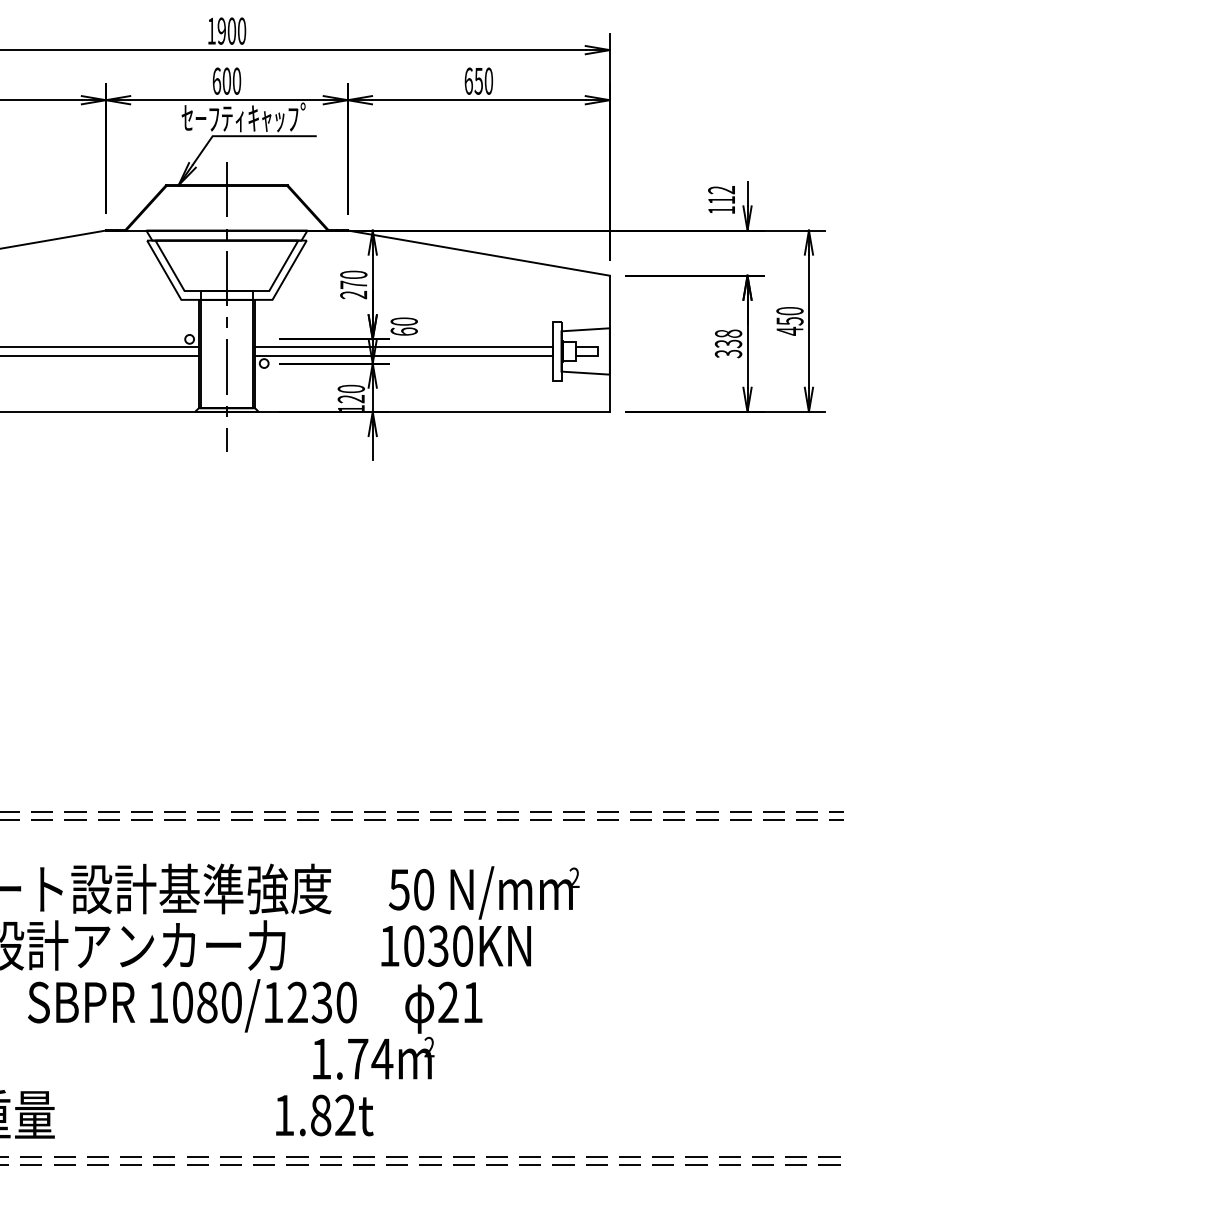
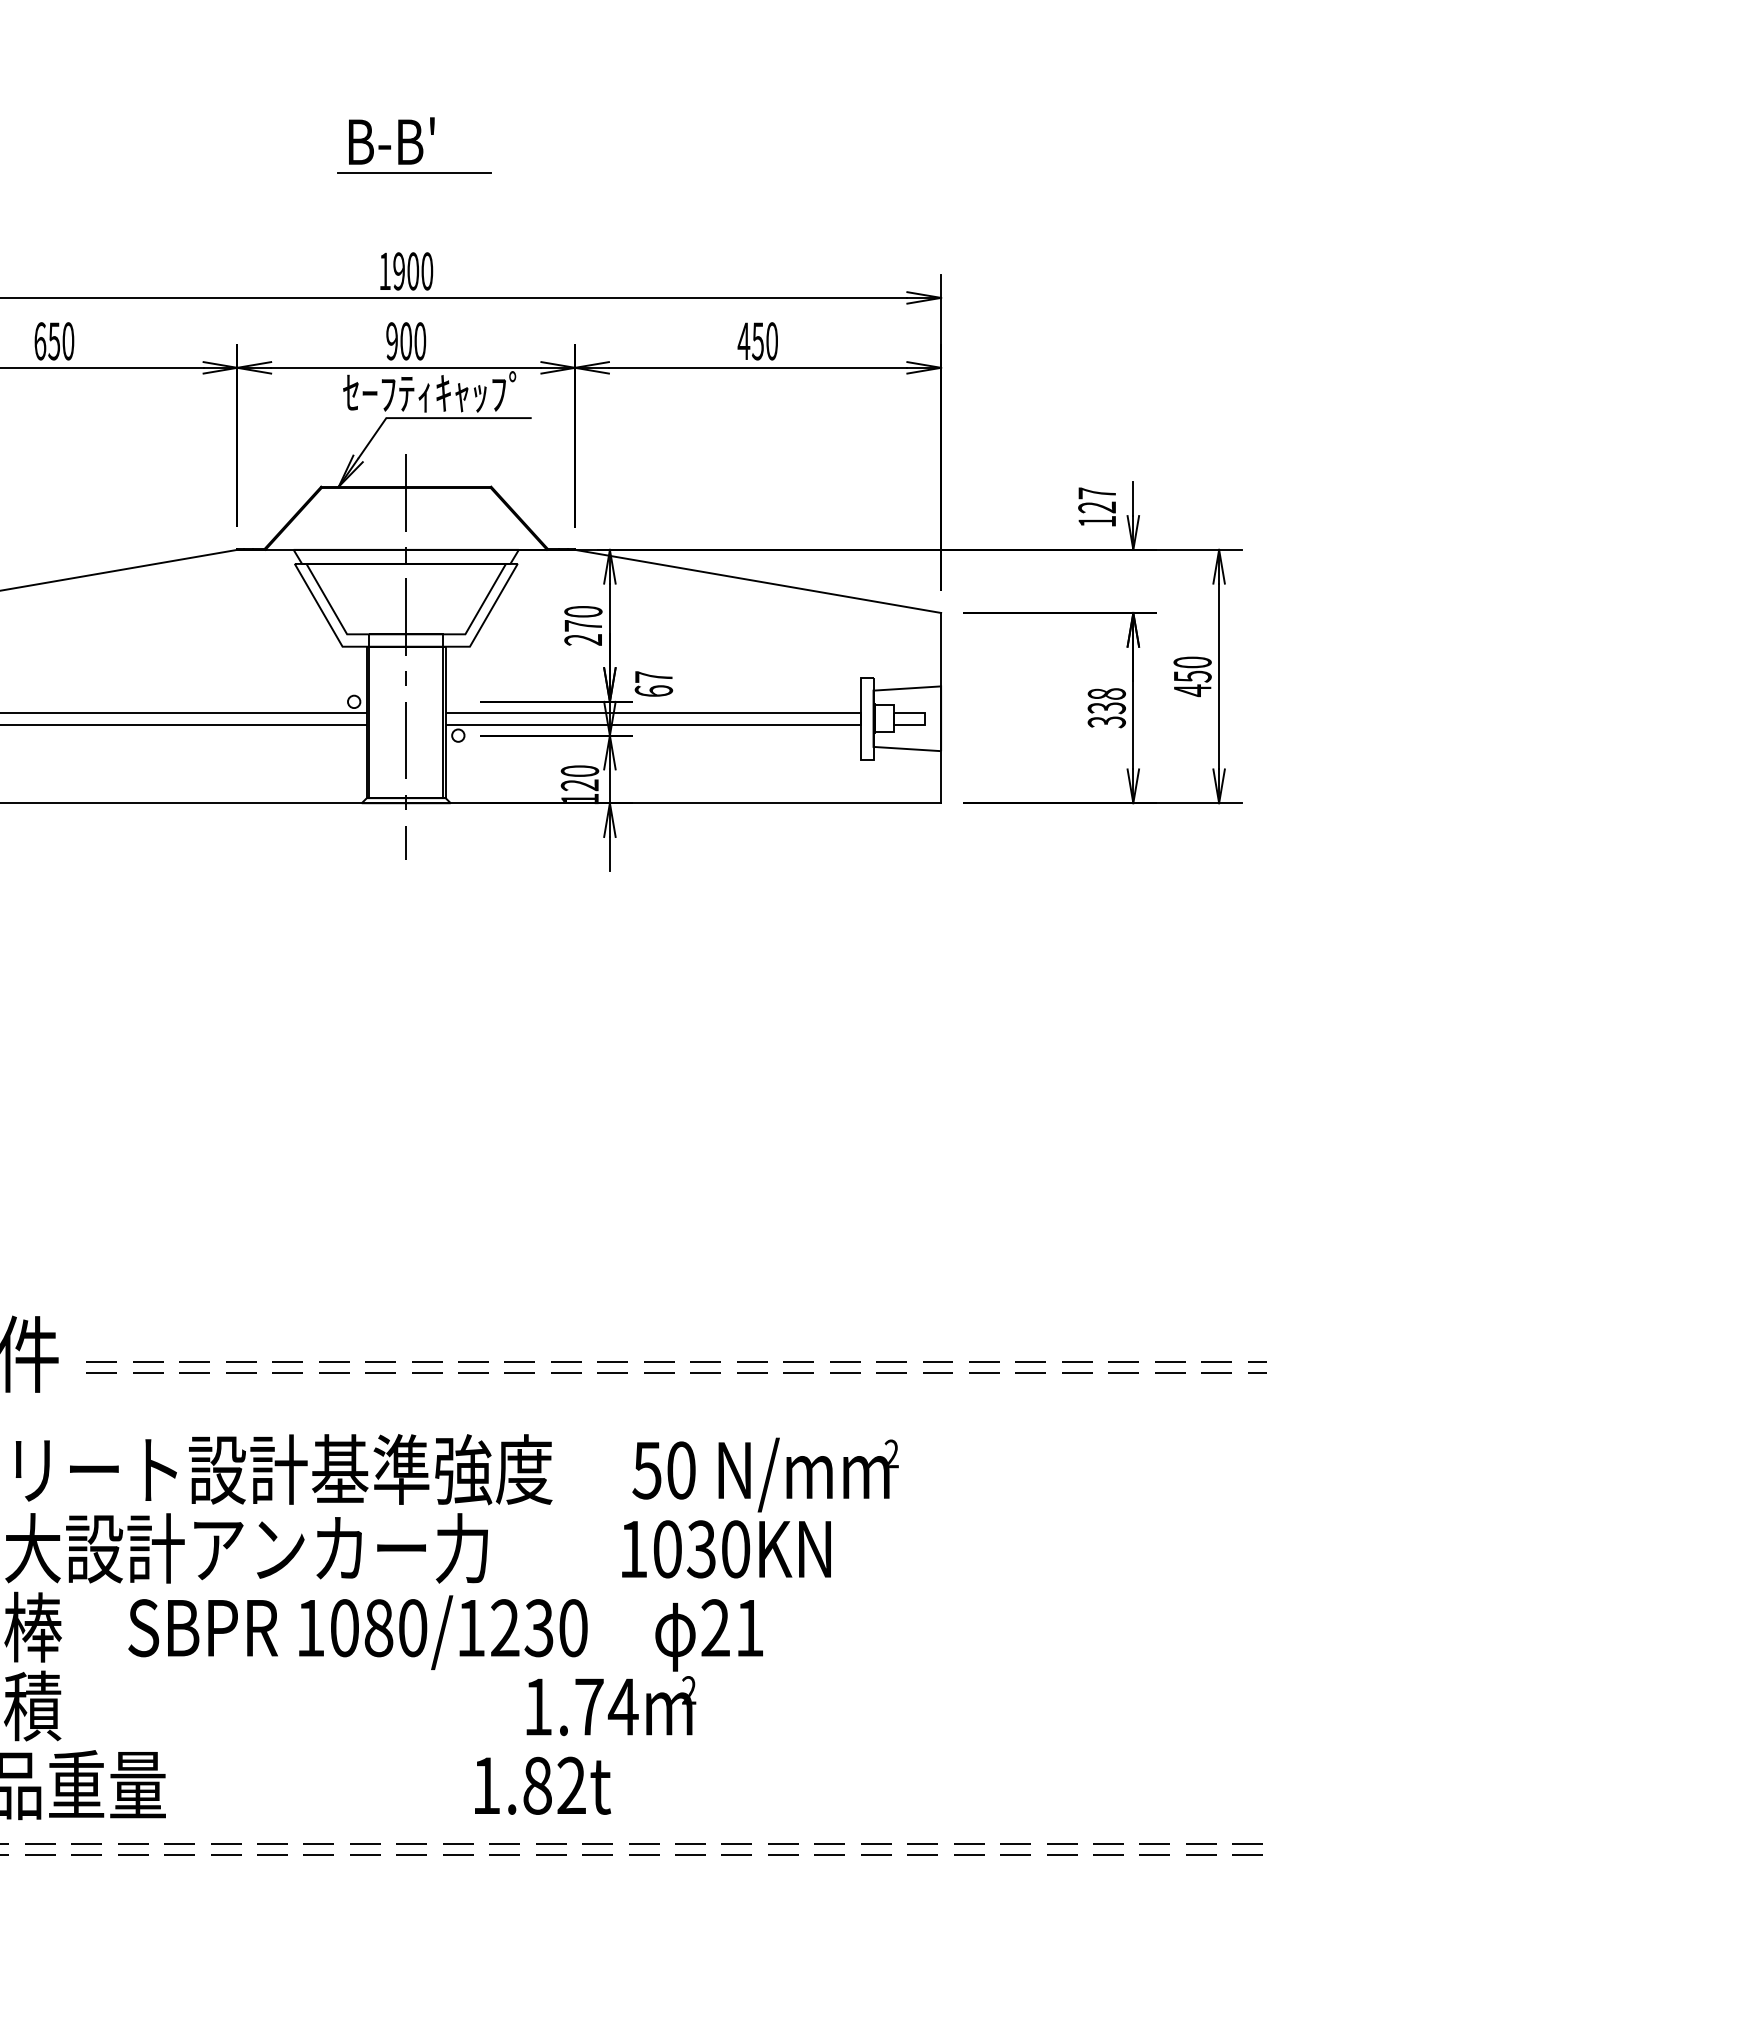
text: (217, 81) -> (392, 341), 600 -> 900
text: (468, 81) -> (743, 341), 650 -> 450
text: (721, 195) -> (1096, 500), 112 -> 127
text: (403, 321) -> (653, 676), 60 -> 67

